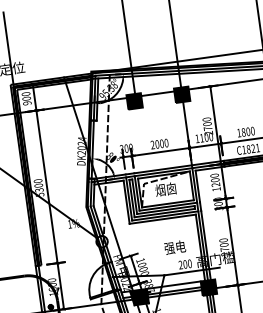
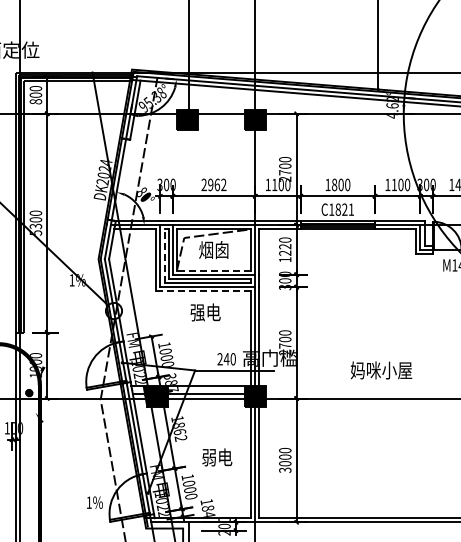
text: (27, 103) -> (35, 101), 900 -> 800
text: (162, 143) -> (217, 184), 2000 -> 2962
text: (215, 180) -> (285, 246), 1200 -> 1220
line: (132, 198) -> (164, 256), solid -> dashed
line: (167, 203) -> (213, 270), solid -> dashed
line: (162, 219) -> (203, 291), solid -> dashed
text: (175, 247) -> (205, 312), moved
text: (185, 264) -> (226, 359), 200 -> 240
text: (52, 289) -> (35, 368), 1600 -> 1900

